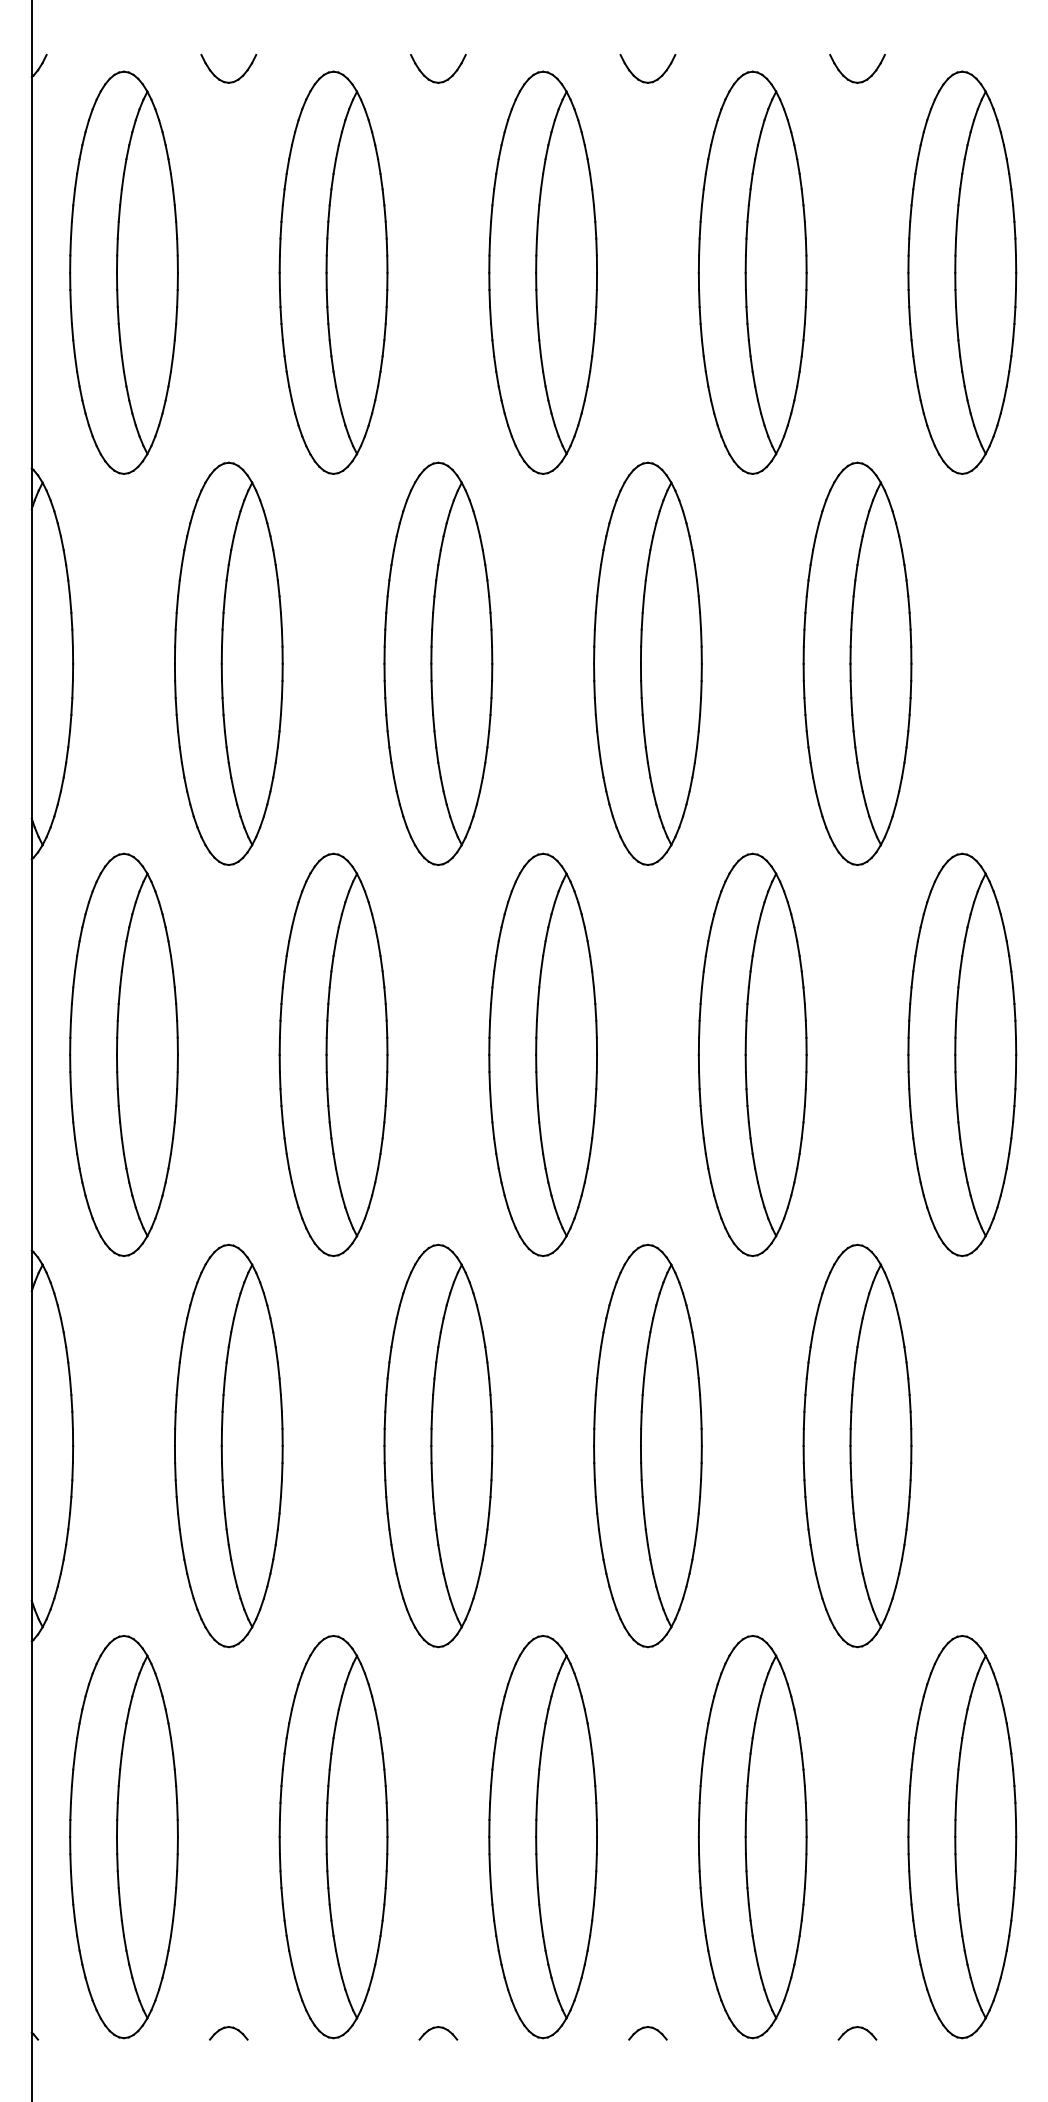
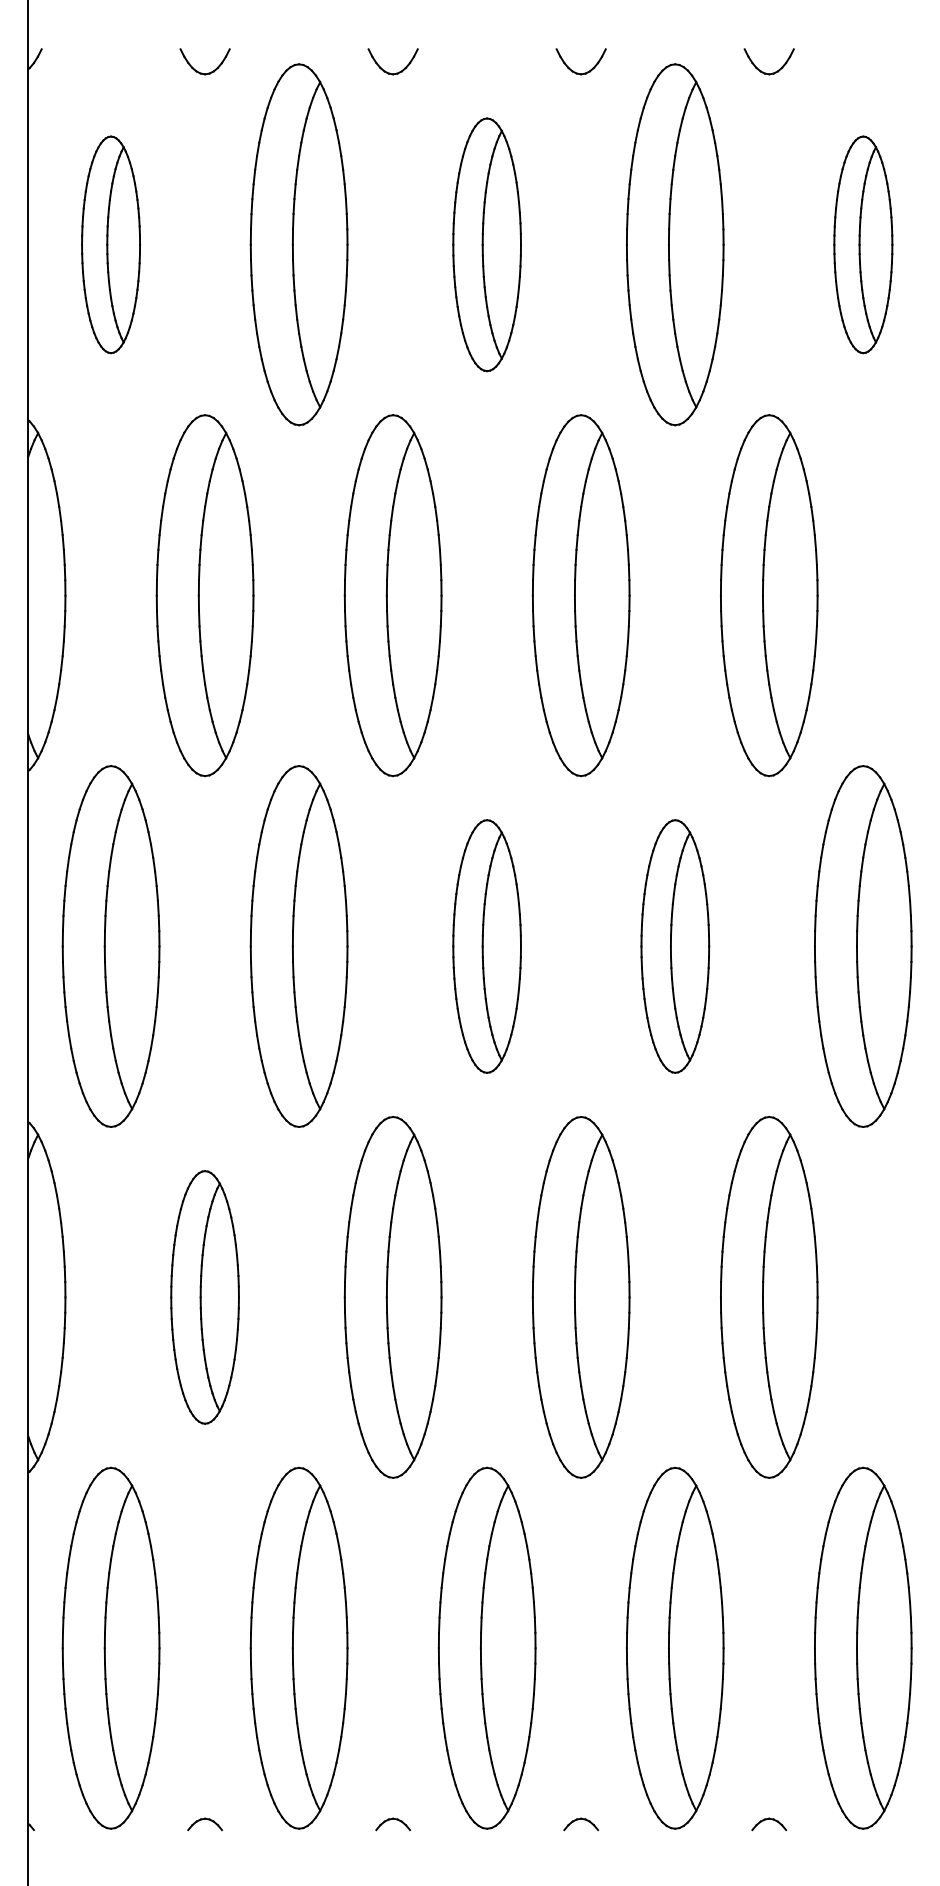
part: (123, 272) -> (110, 244), size x0.6
part: (542, 272) -> (486, 244), size x0.7
part: (962, 272) -> (863, 244), size x0.6
part: (542, 1054) -> (486, 946), size x0.7
part: (753, 1054) -> (675, 946), size x0.7
part: (228, 1446) -> (204, 1297), size x0.7

